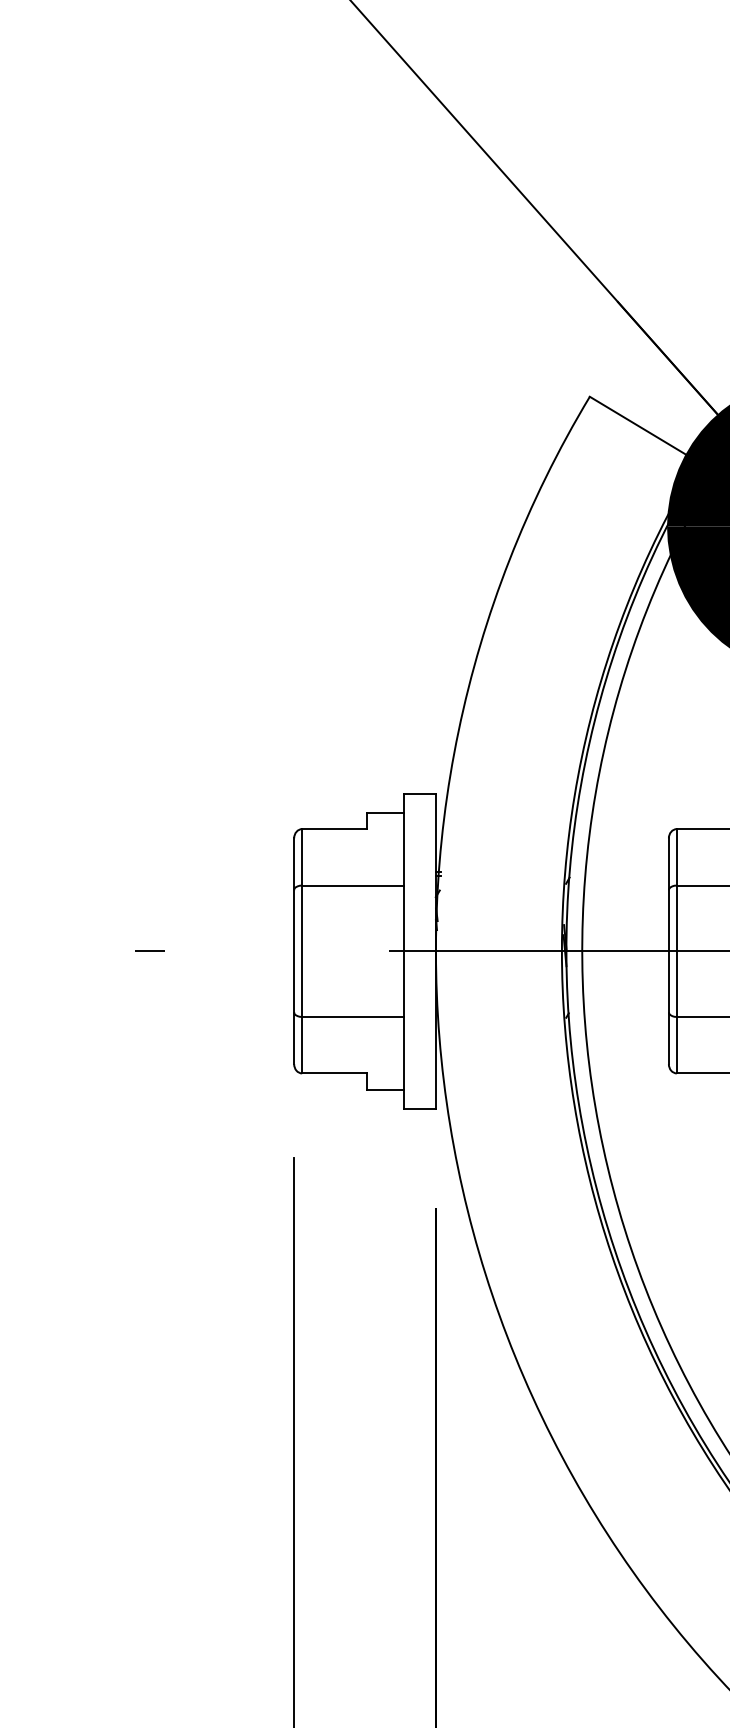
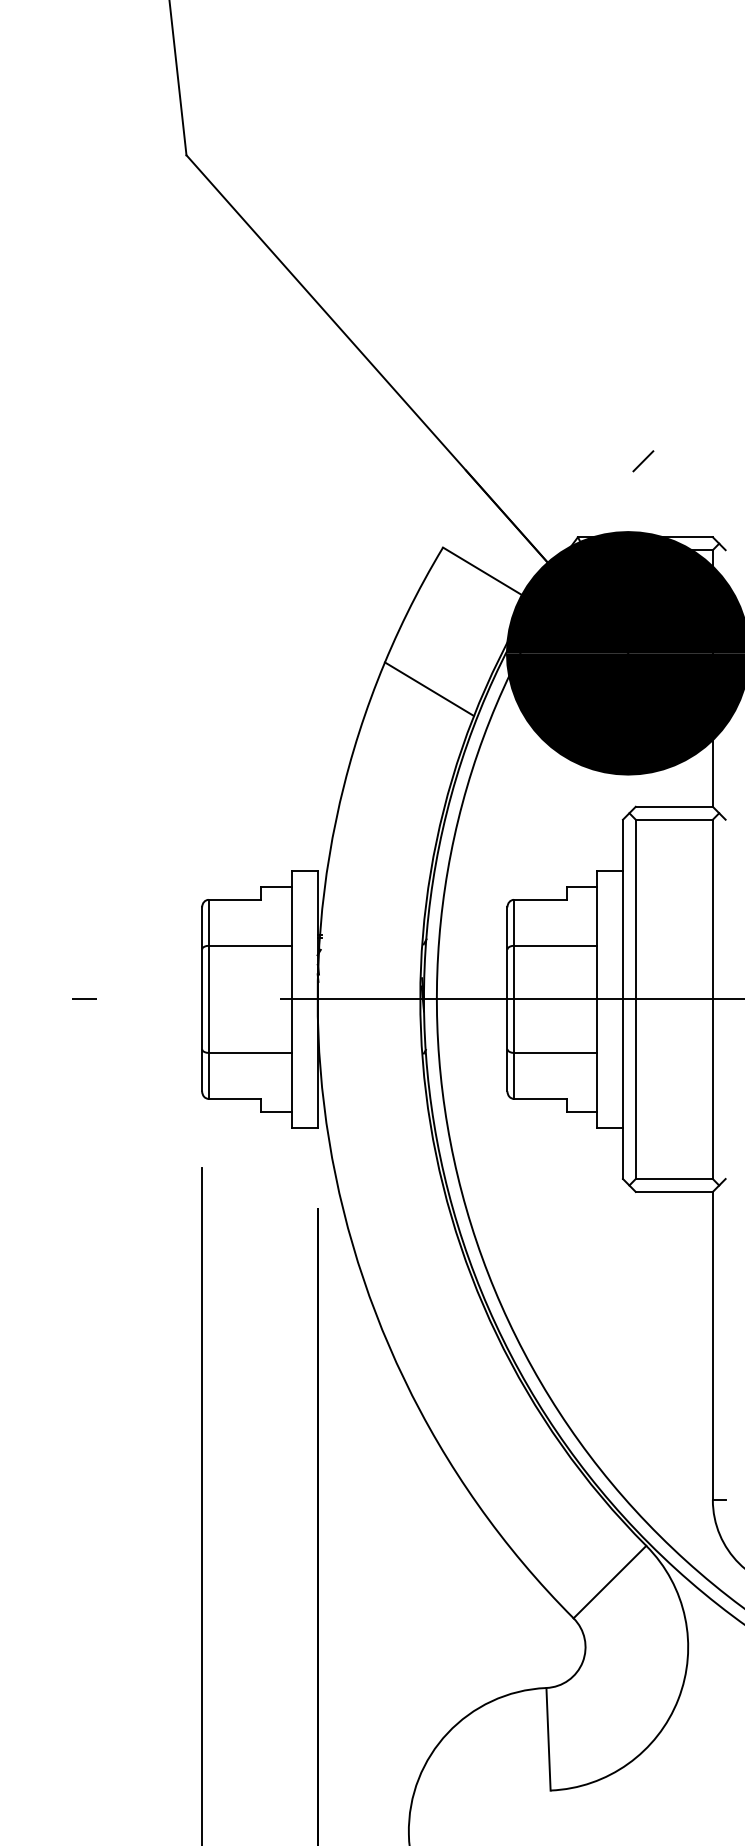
line: (573, 570) -> (429, 689), added

